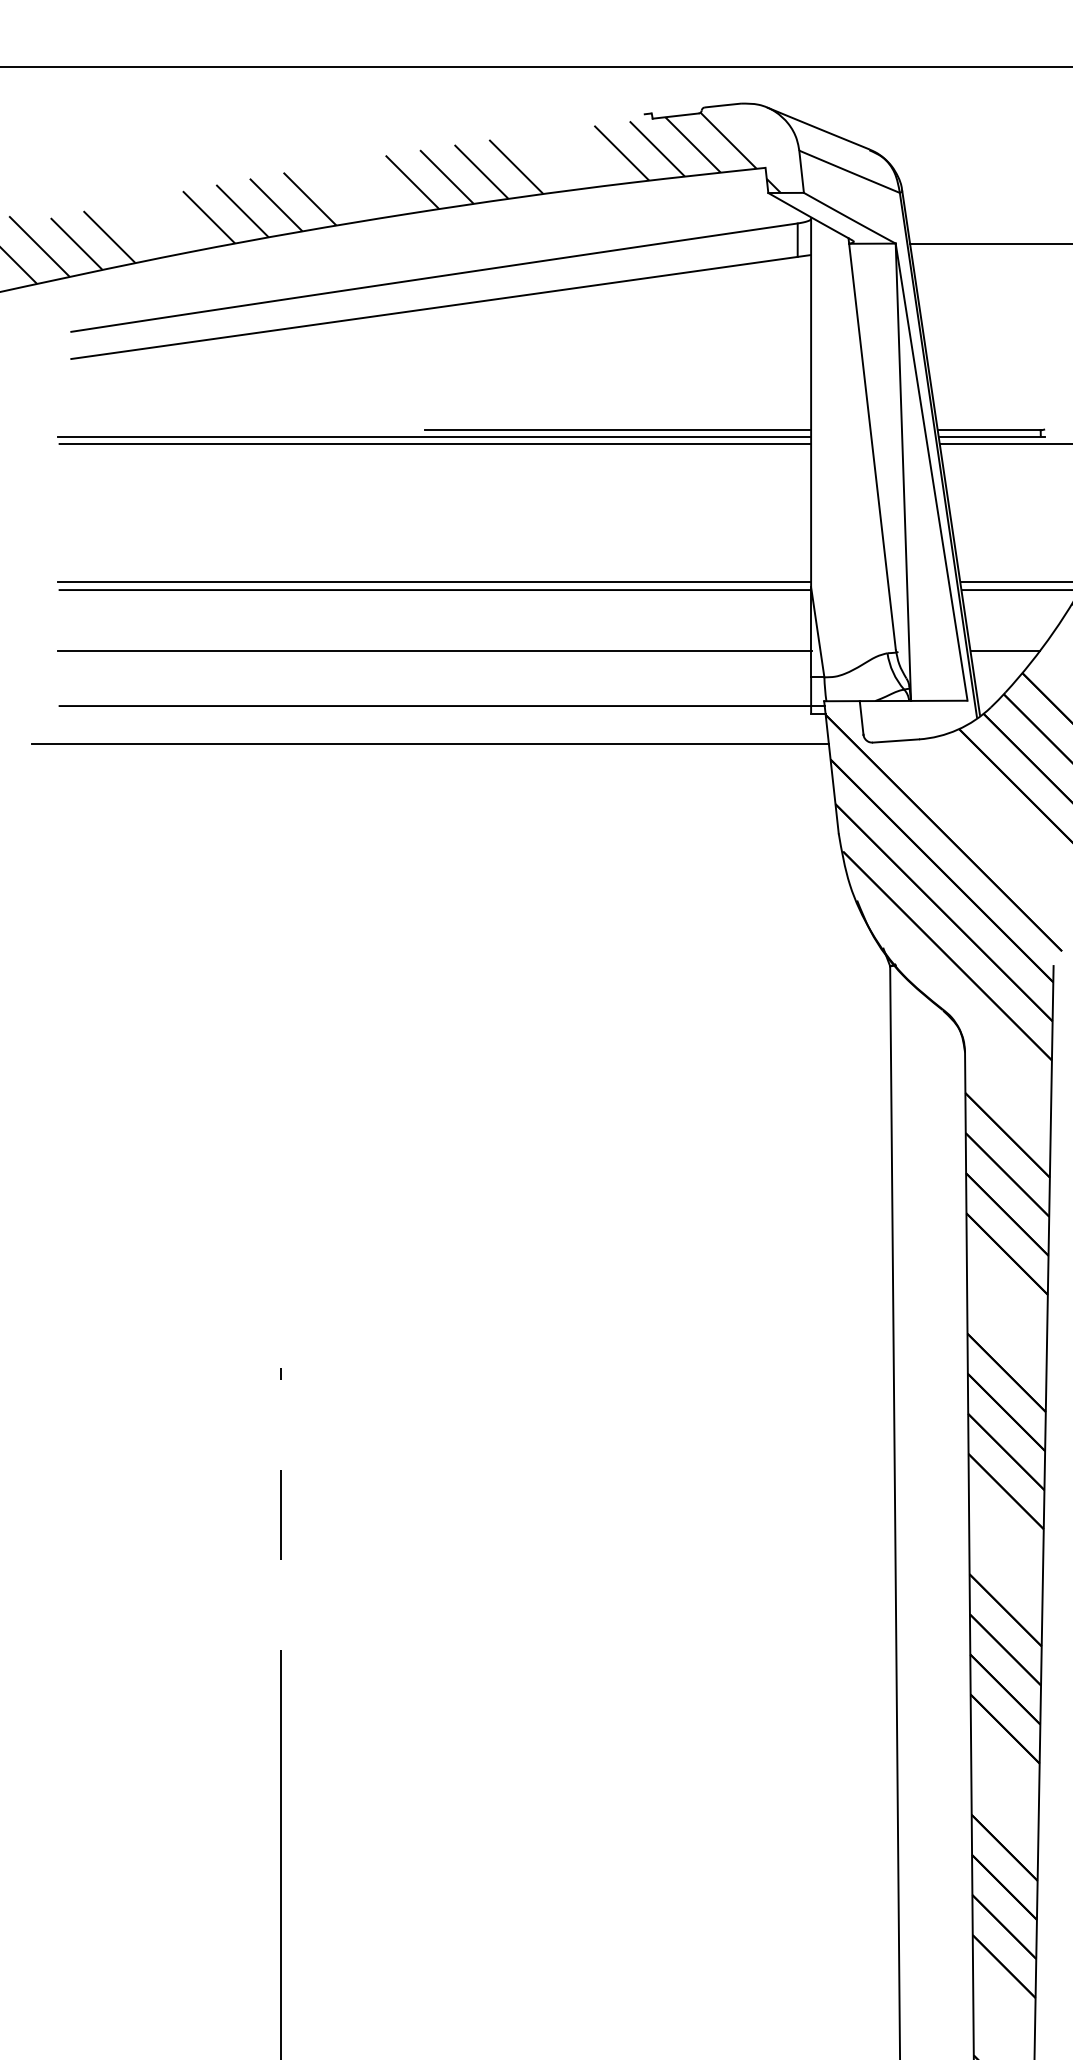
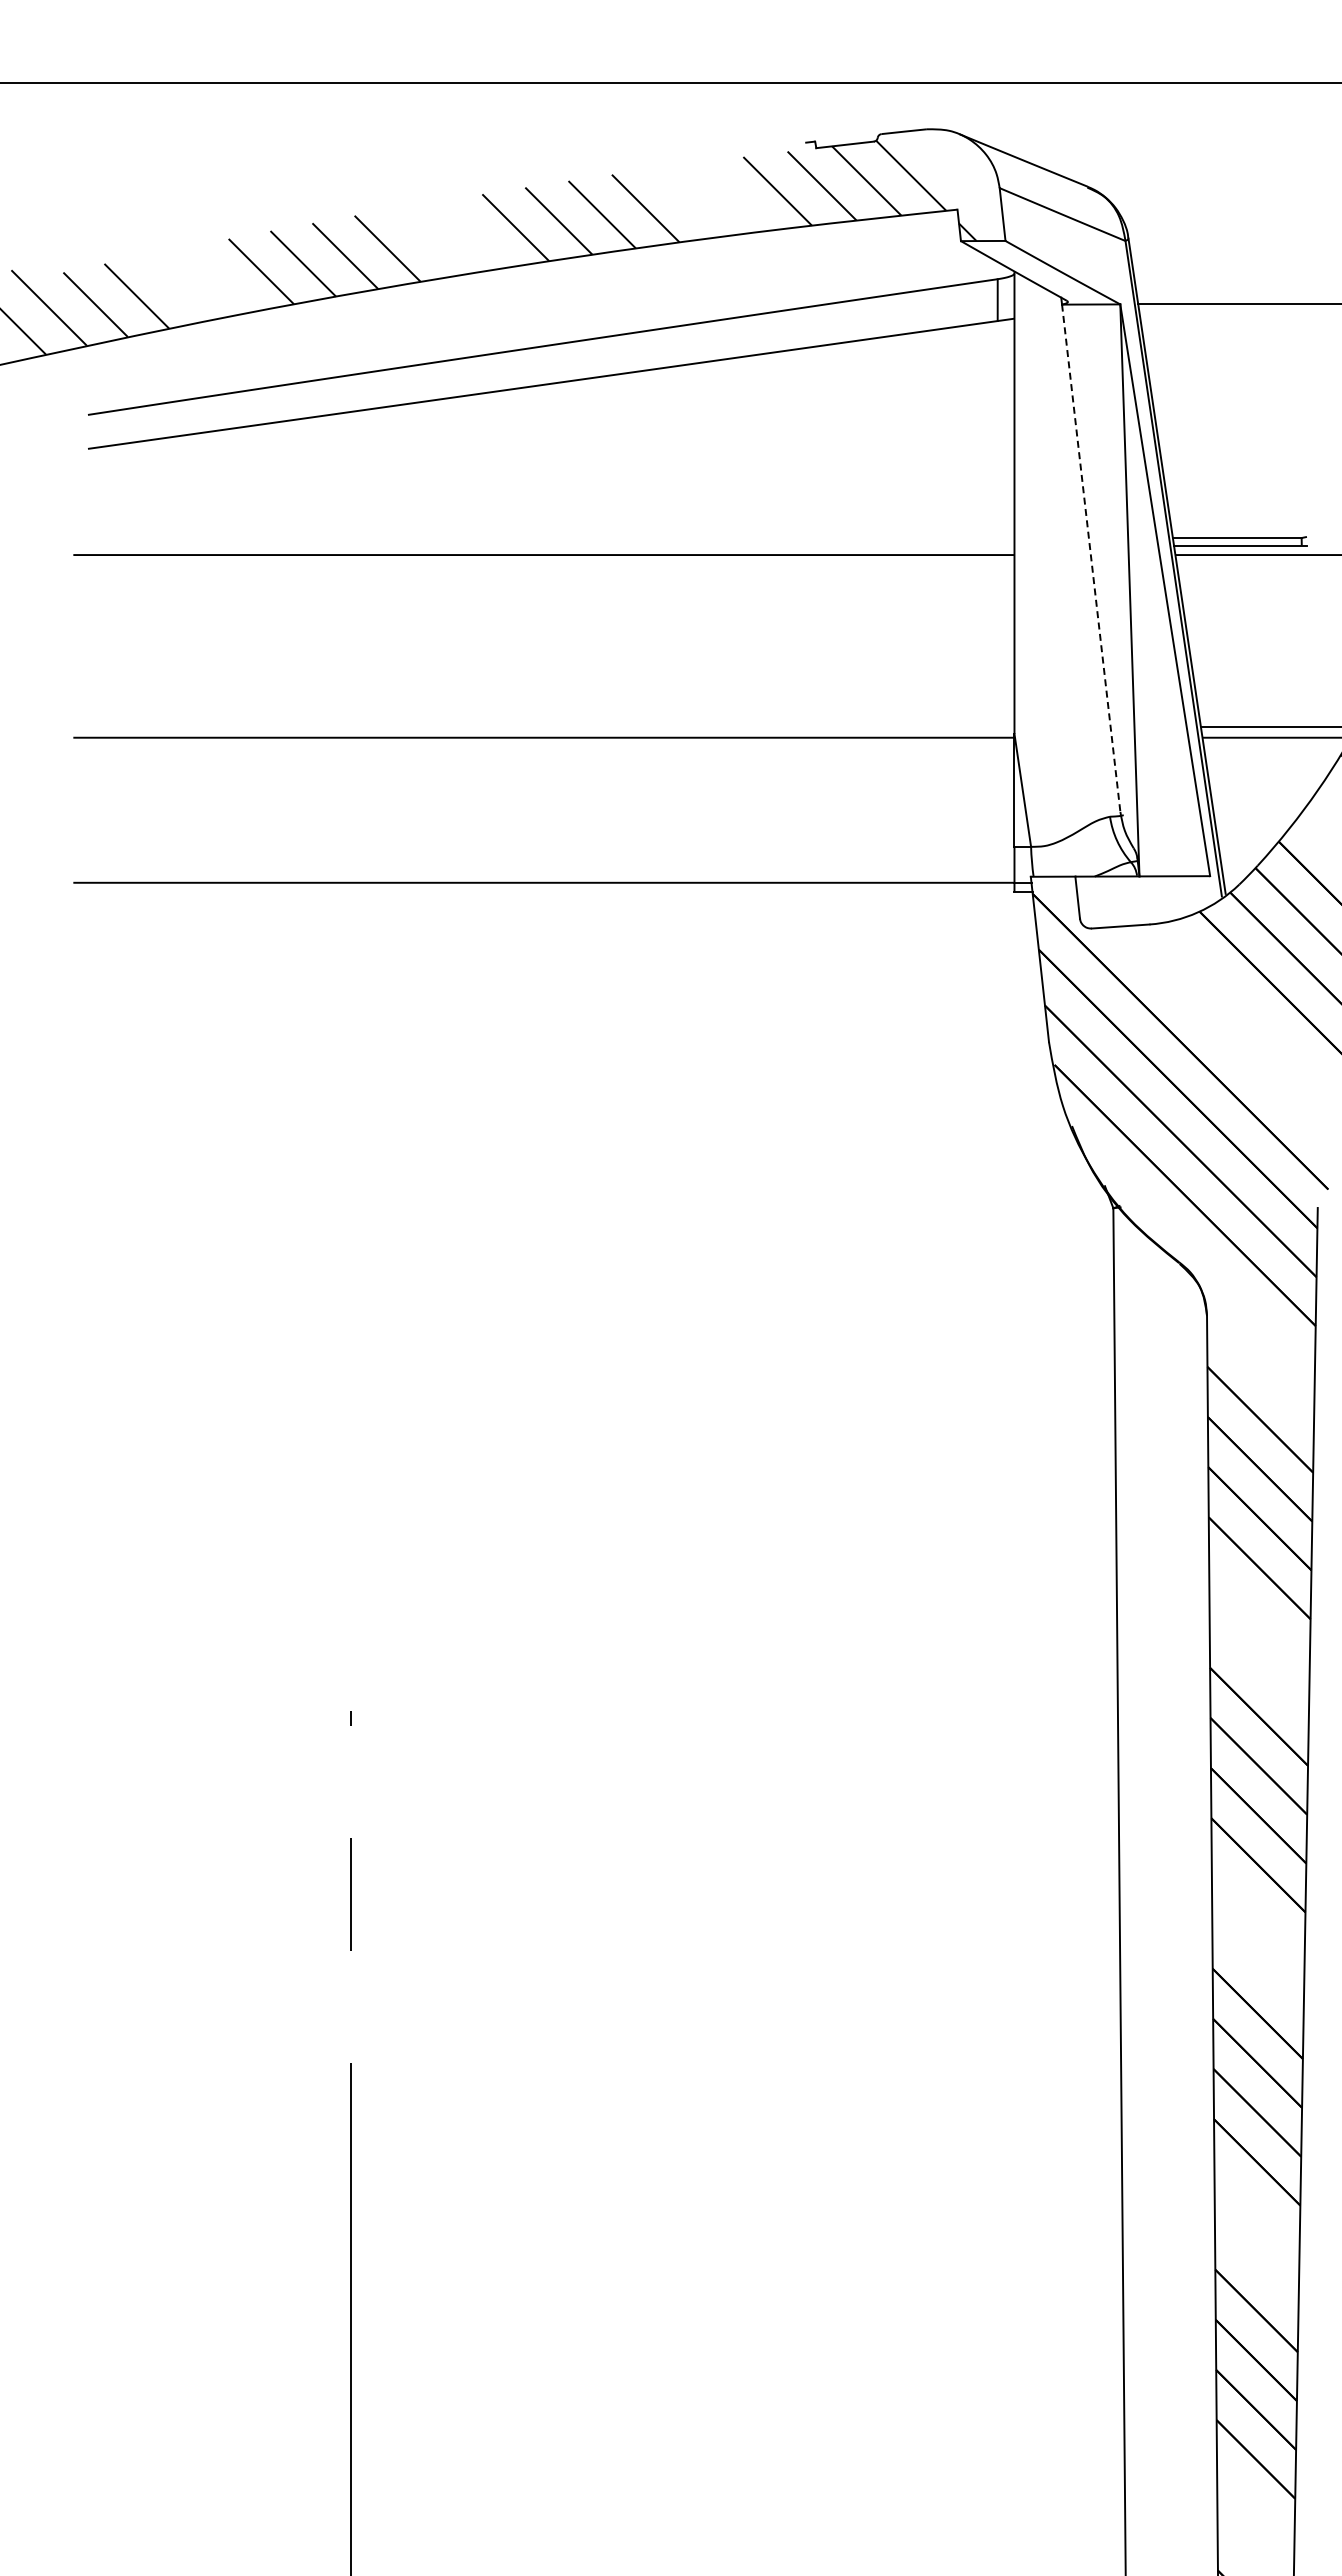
line: (617, 430) -> (772, 538), removed
line: (434, 437) -> (543, 546), removed
line: (872, 446) -> (1091, 558), solid -> dashed
line: (434, 581) -> (543, 727), removed
line: (435, 650) -> (544, 813), removed
line: (1004, 650) -> (1256, 813), removed
line: (430, 744) -> (538, 930), removed

